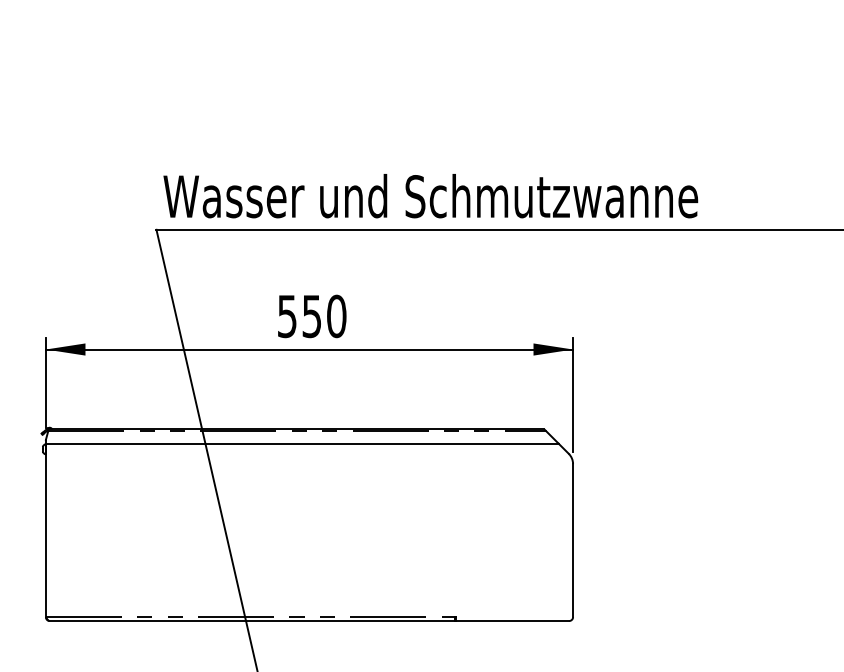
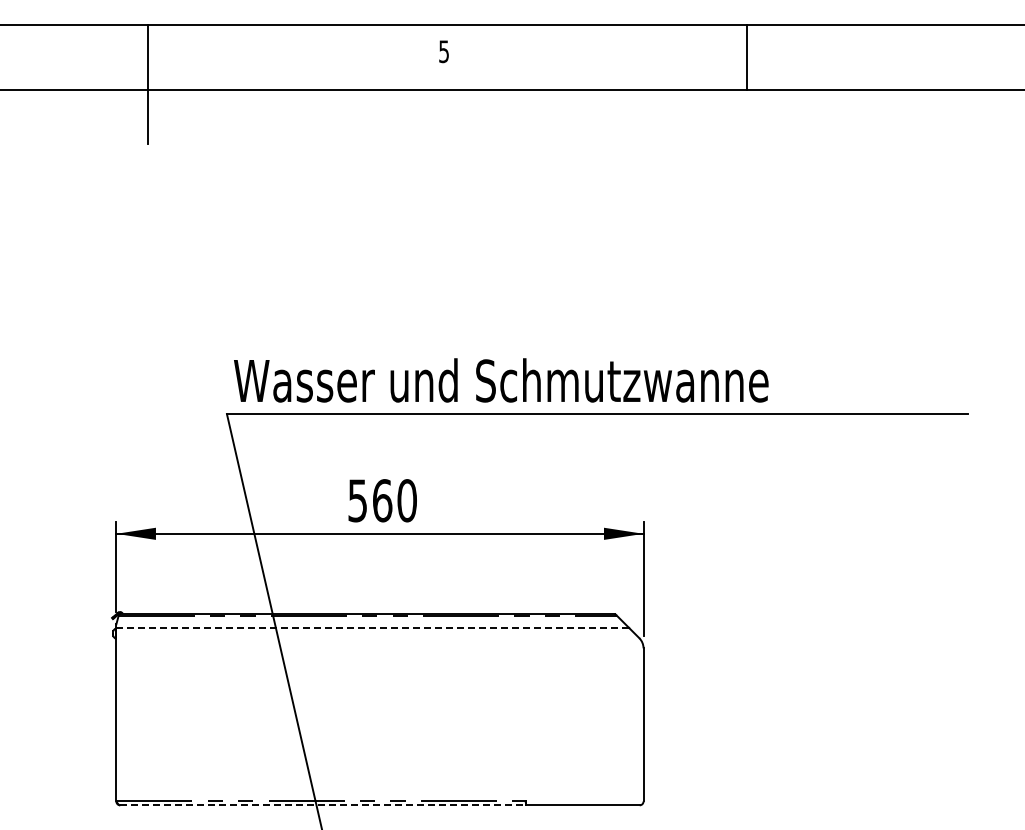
text: (312, 316) -> (382, 500), 550 -> 560
line: (302, 444) -> (372, 628), solid -> dashed
line: (252, 621) -> (322, 805), solid -> dashed

